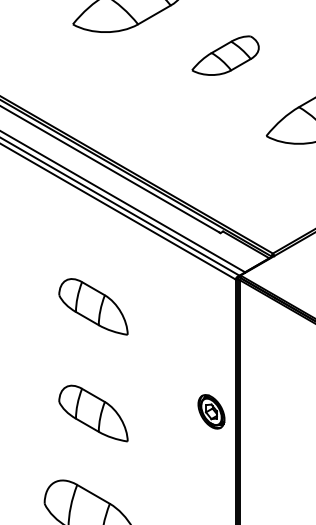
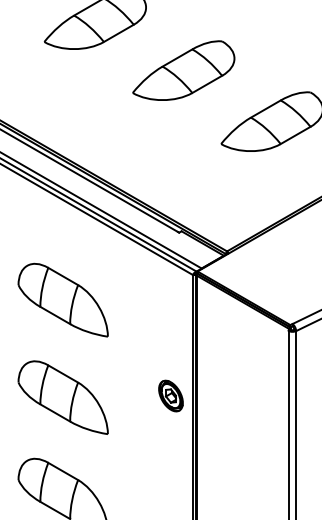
part: (225, 55) -> (183, 70), size x1.67
part: (92, 306) -> (62, 299), size x1.43
part: (92, 413) -> (62, 397), size x1.43

